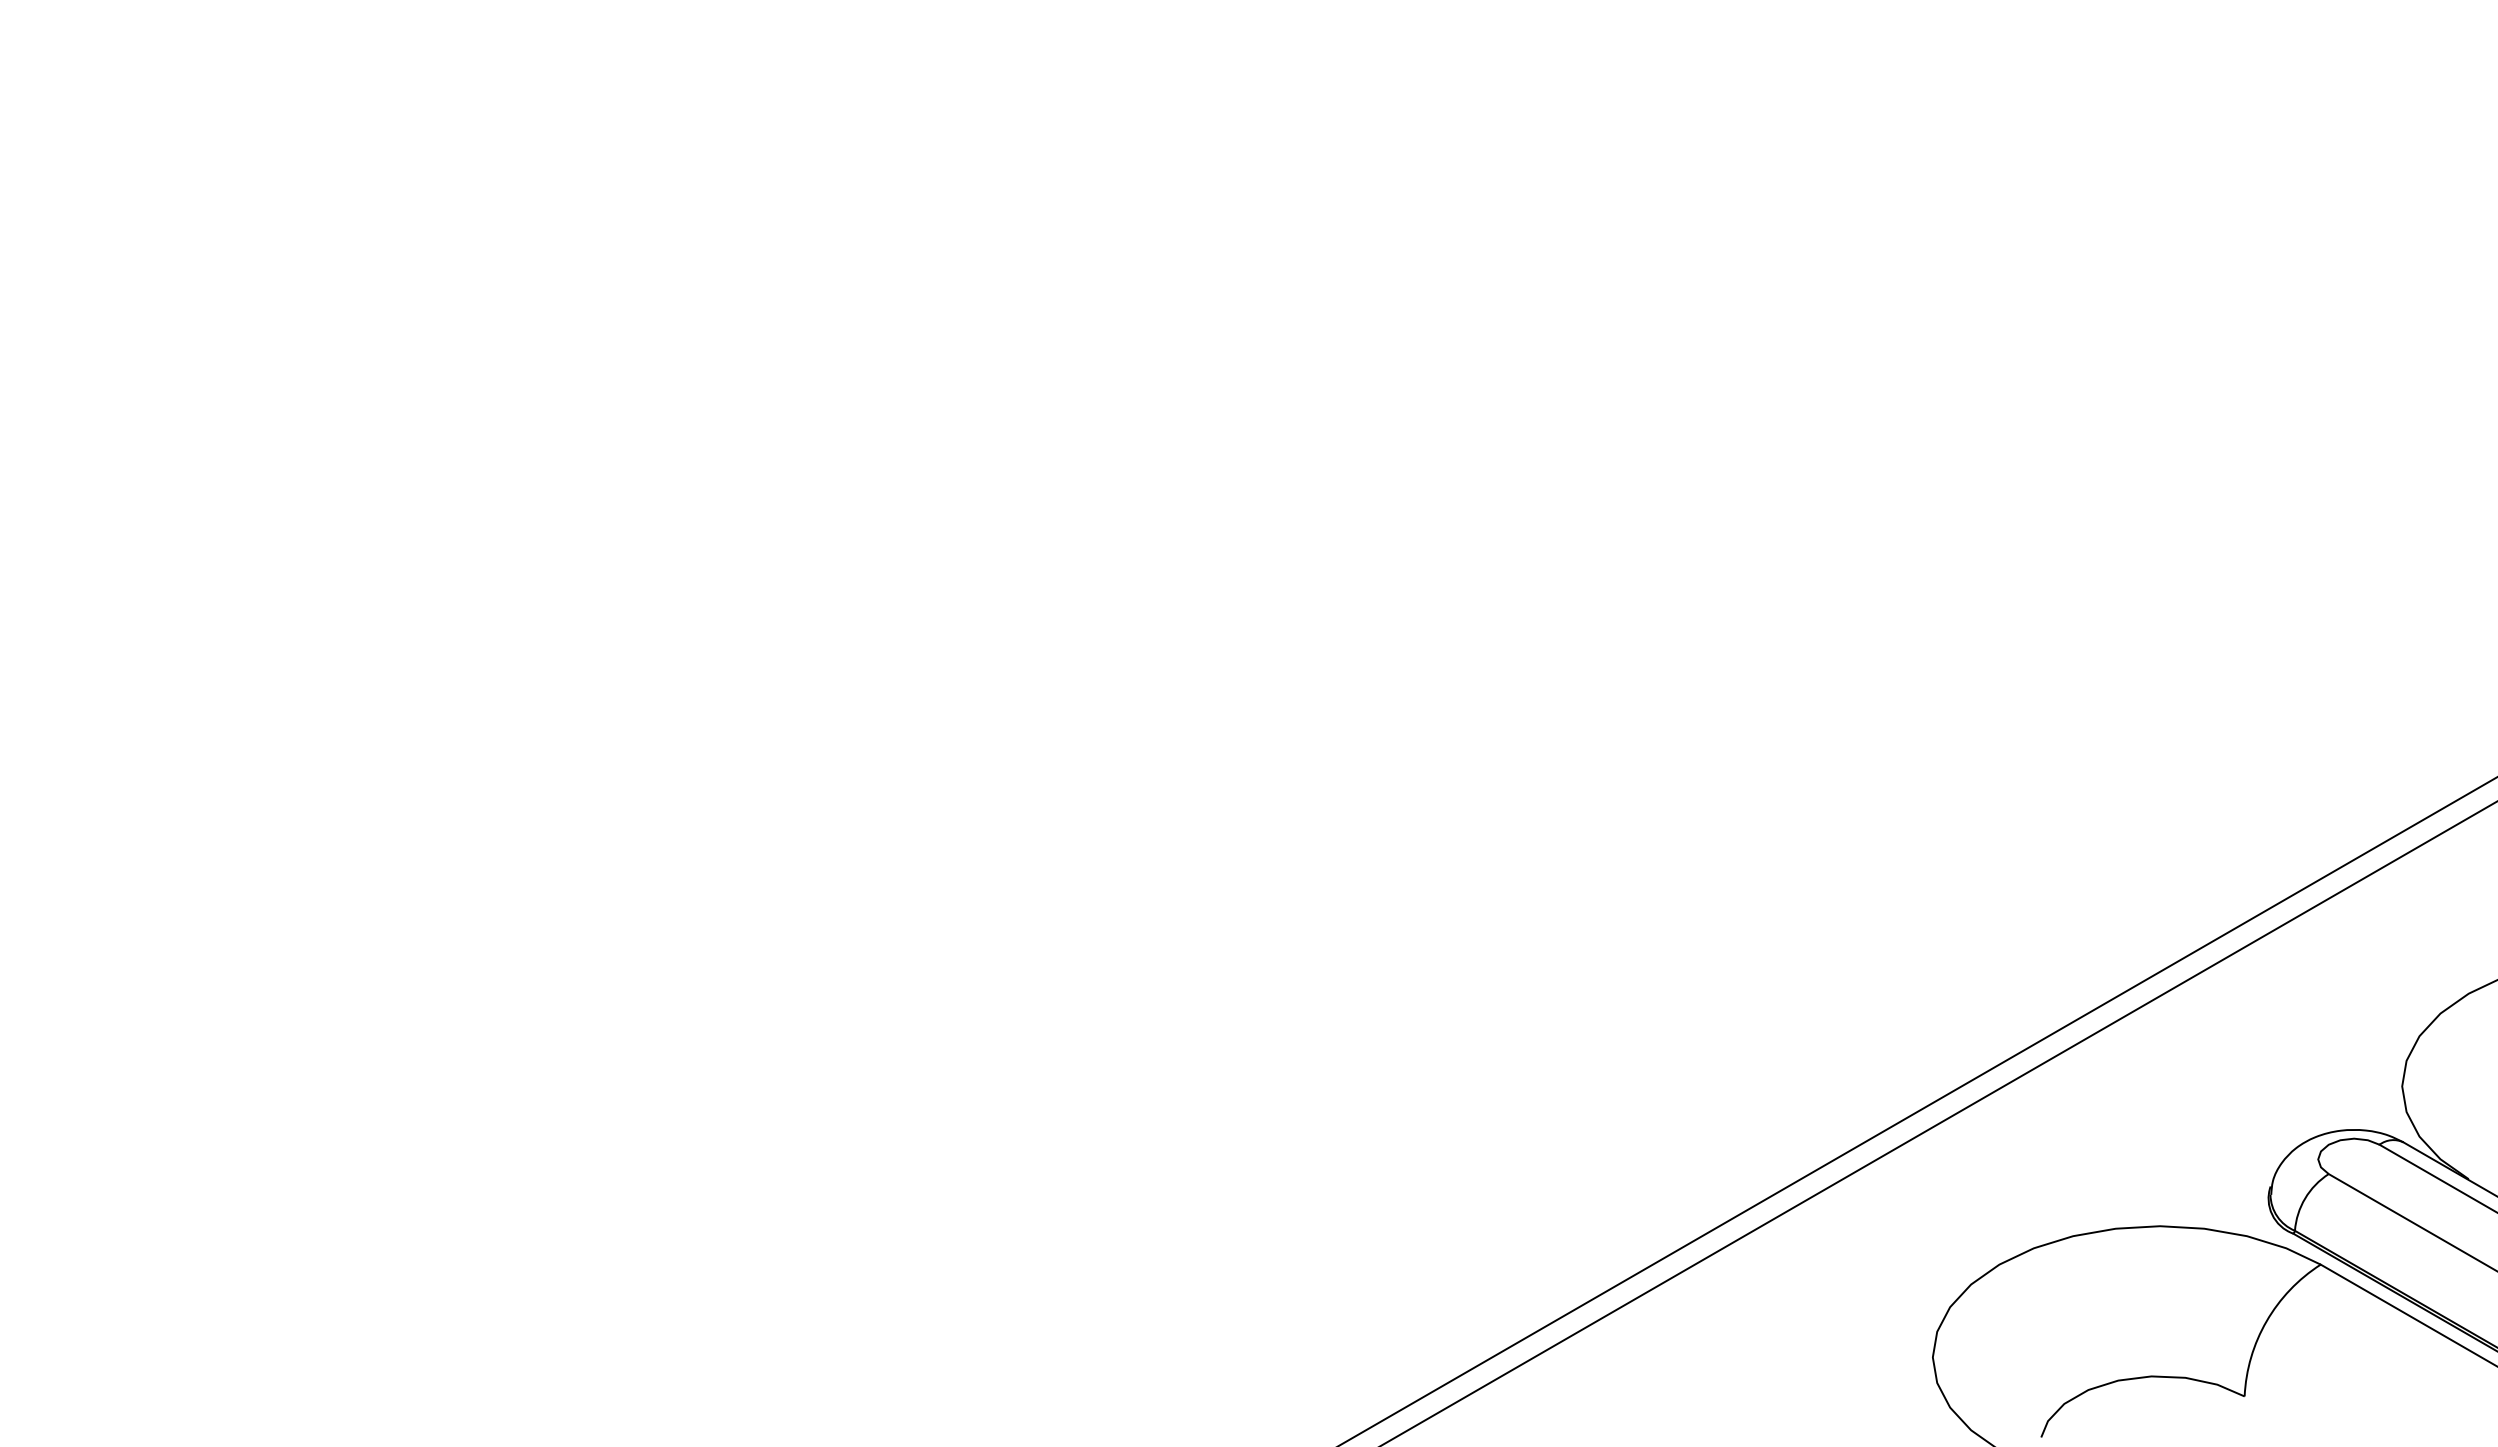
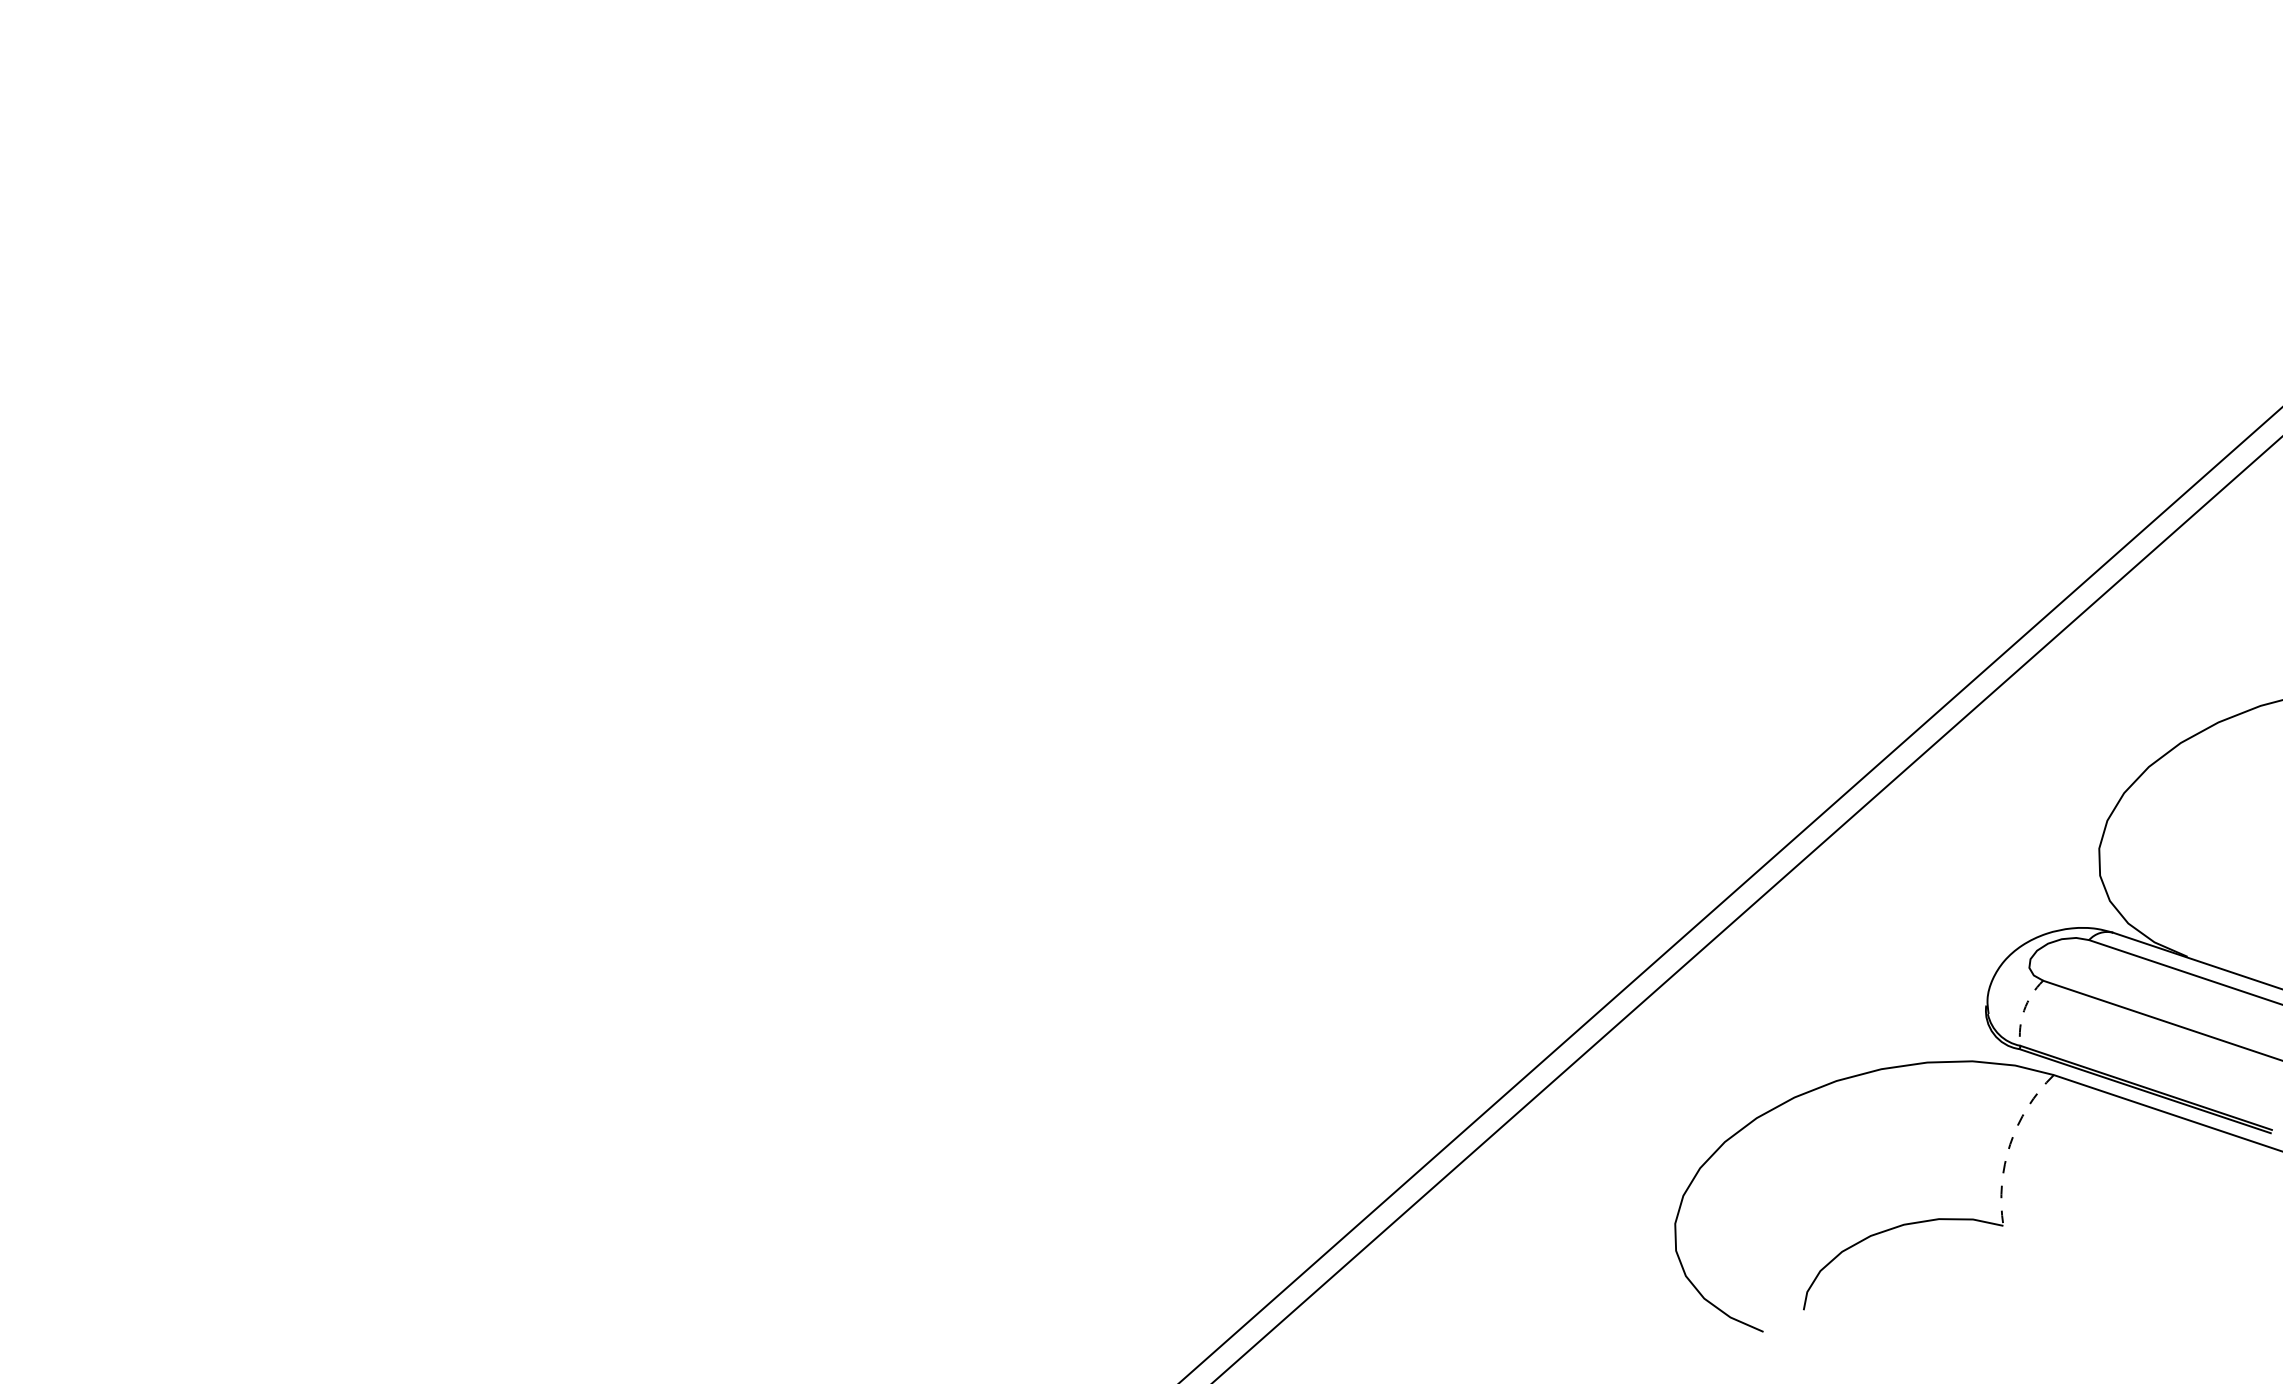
arc: (2305, 1198) -> (2024, 1010), solid -> dashed
arc: (2266, 1321) -> (2010, 1144), solid -> dashed

